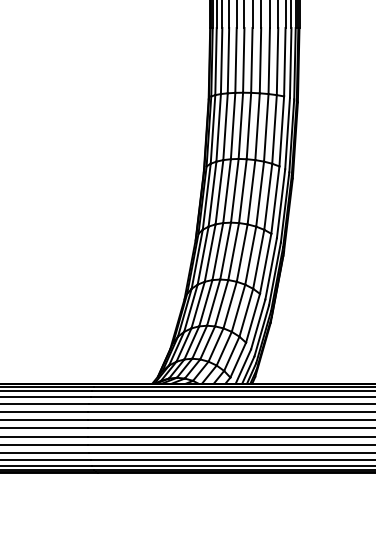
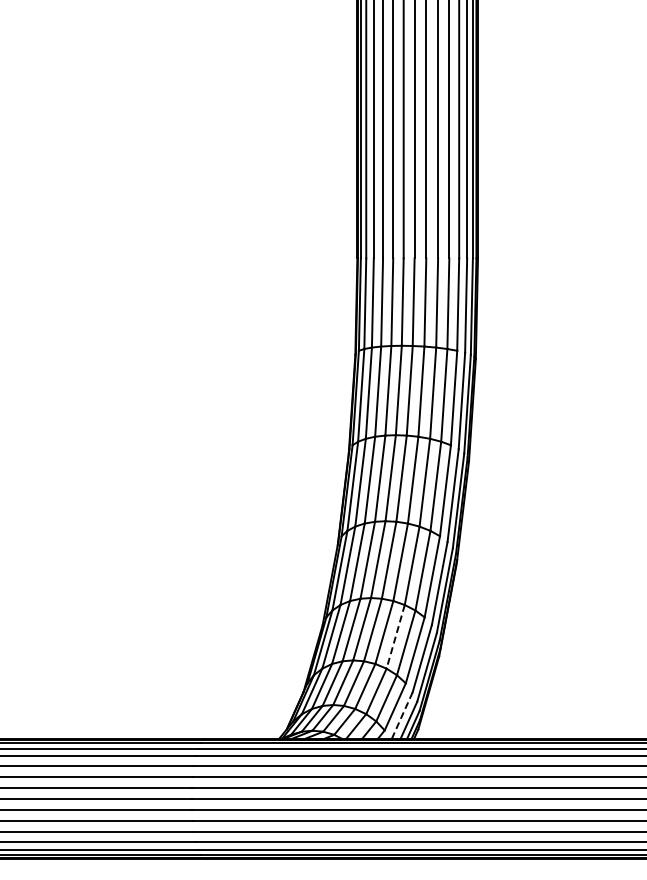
line: (238, 308) -> (395, 637), solid -> dashed
line: (243, 367) -> (402, 716), solid -> dashed

